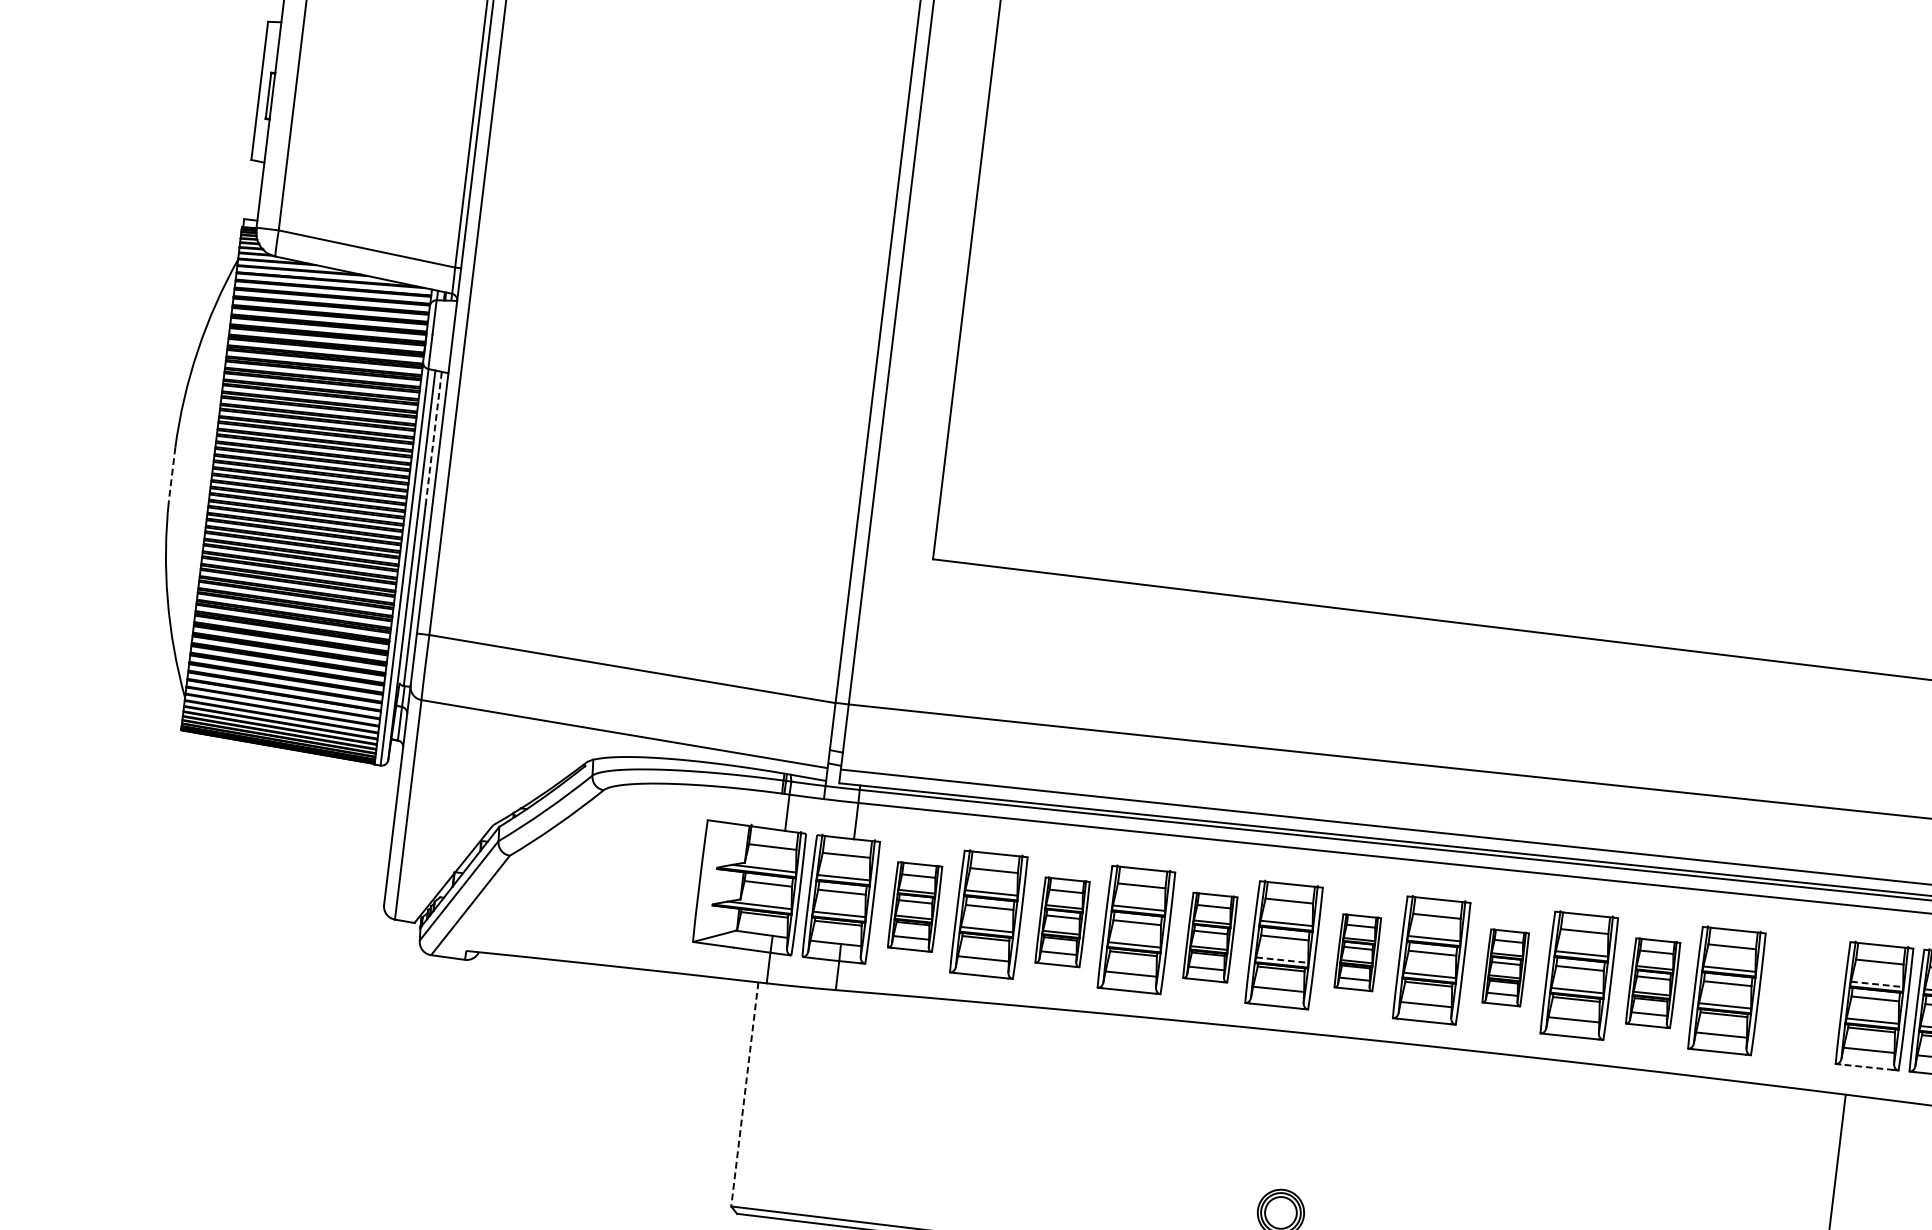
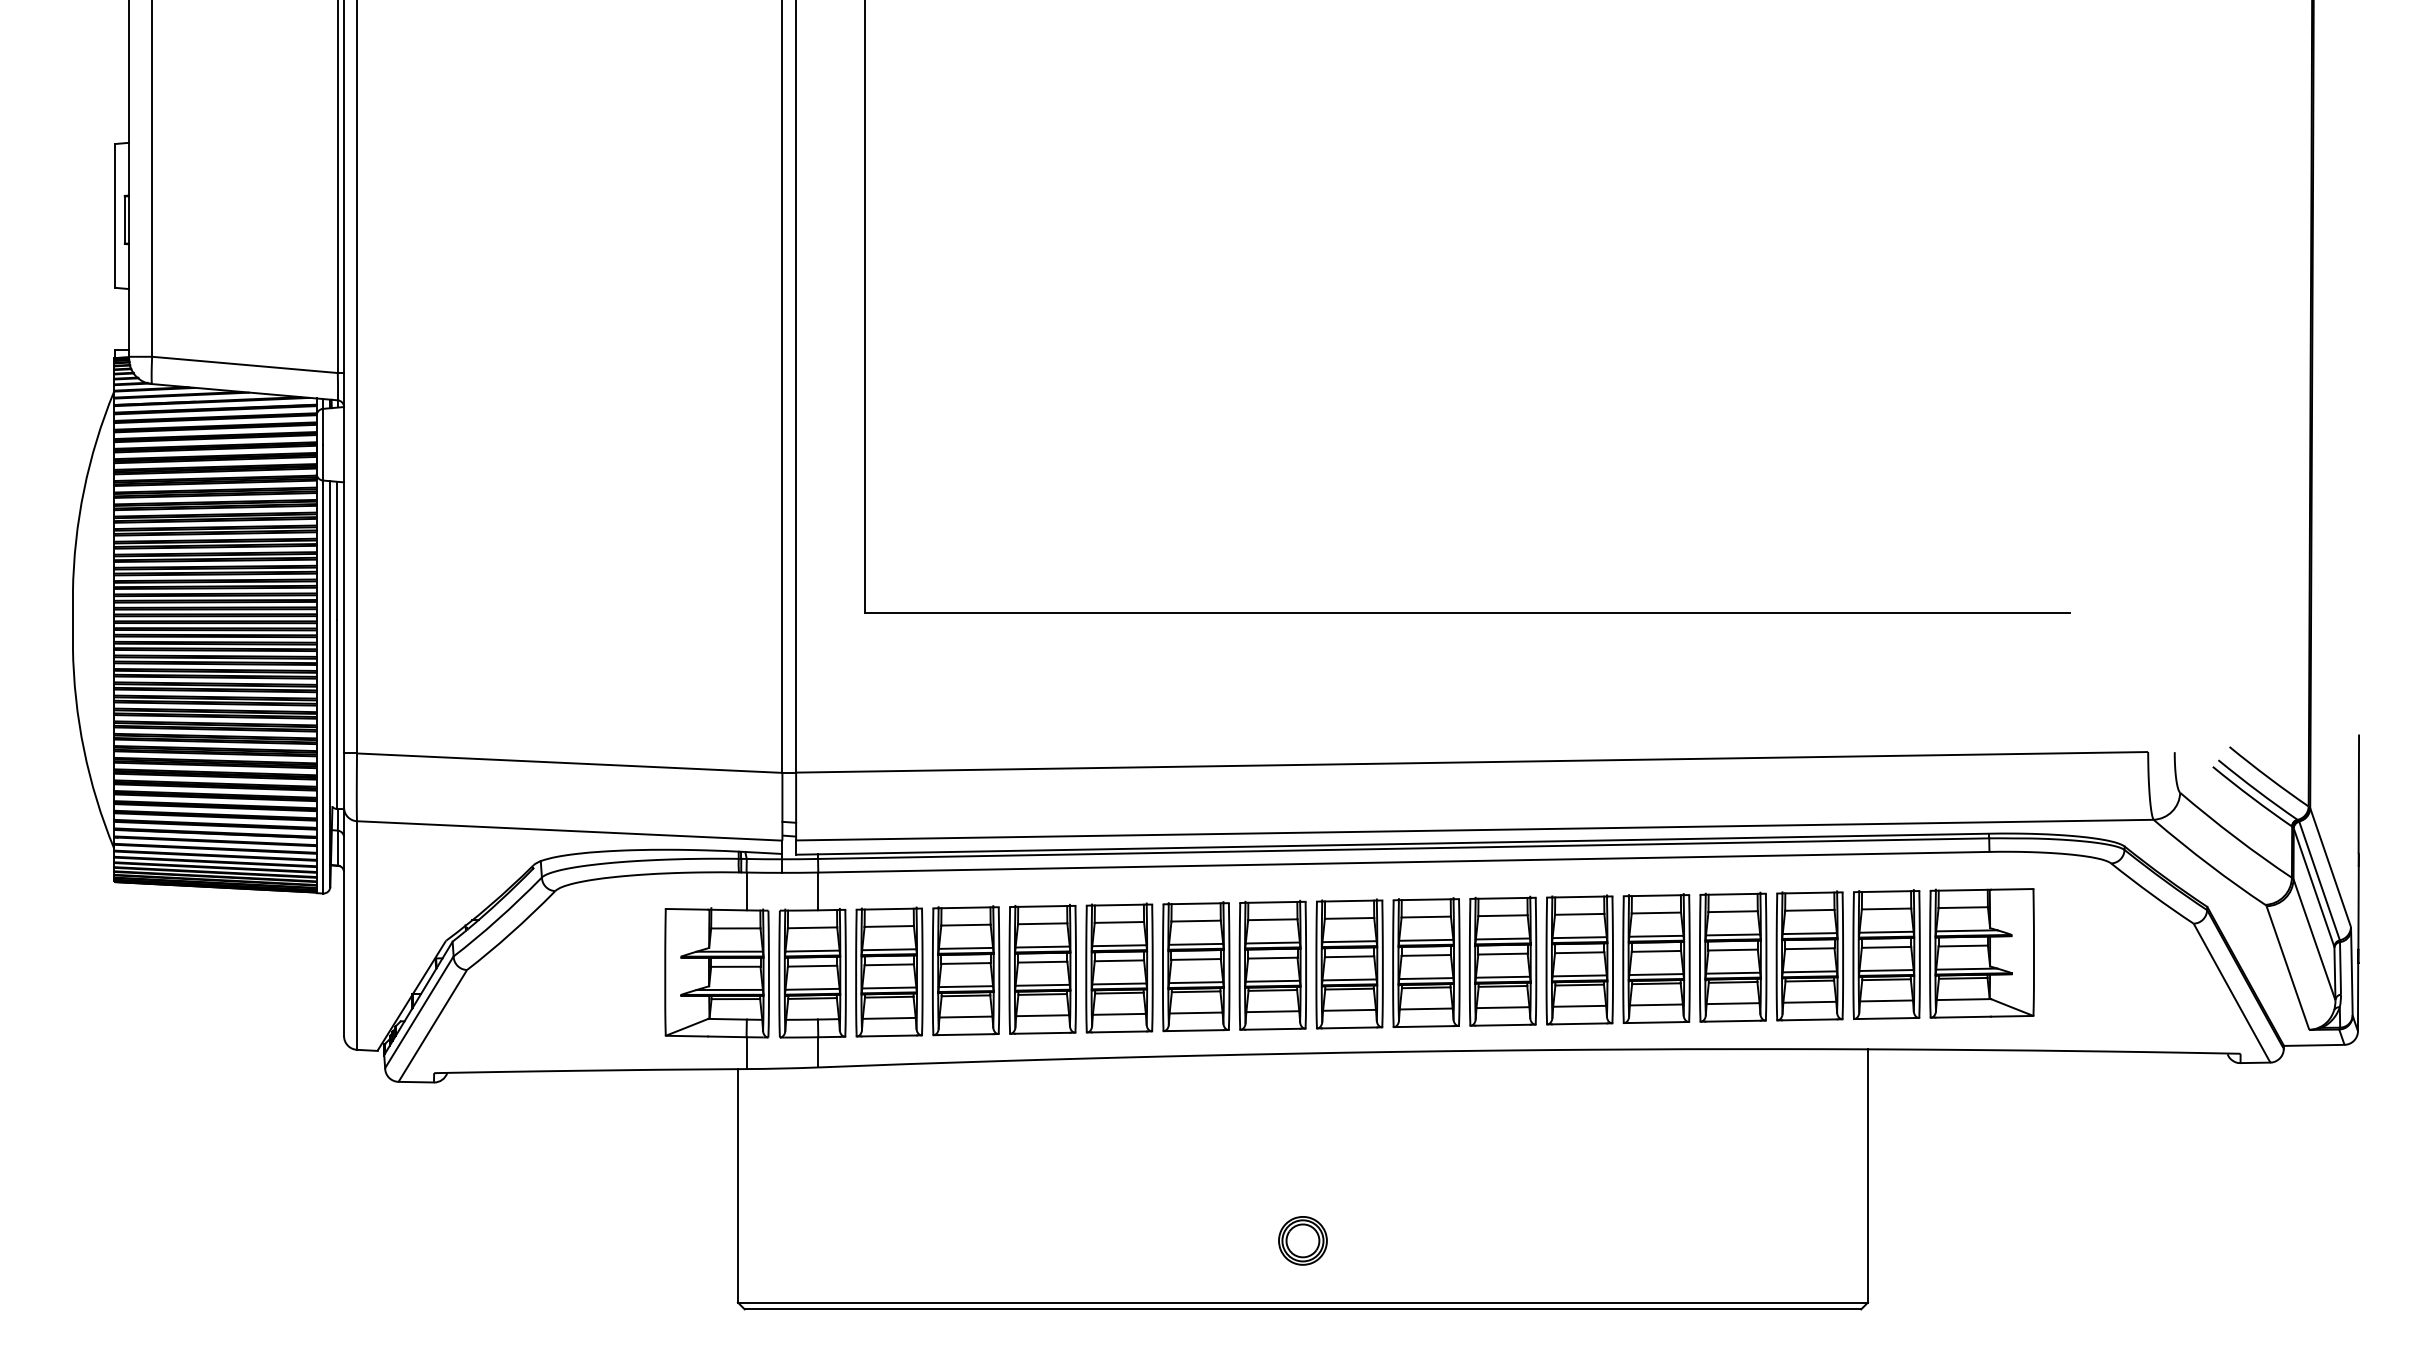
line: (434, 438) -> (337, 551), dashed -> solid
line: (171, 474) -> (72, 620), dashed -> solid
part: (915, 906) -> (889, 971), size x1.43
part: (1062, 922) -> (1042, 969), size x1.43
part: (1210, 937) -> (1196, 966), size x1.43
part: (1357, 952) -> (1349, 963), size x1.67
line: (1282, 960) -> (1273, 981), dashed -> solid
part: (1506, 967) -> (1503, 960), size x1.67
part: (1653, 982) -> (1656, 958), size x1.43
line: (1878, 984) -> (1887, 932), dashed -> solid
part: (1800, 997) -> (1809, 955), added
line: (1867, 1067) -> (1886, 1018), dashed -> solid
line: (744, 1094) -> (737, 1185), dashed -> solid

